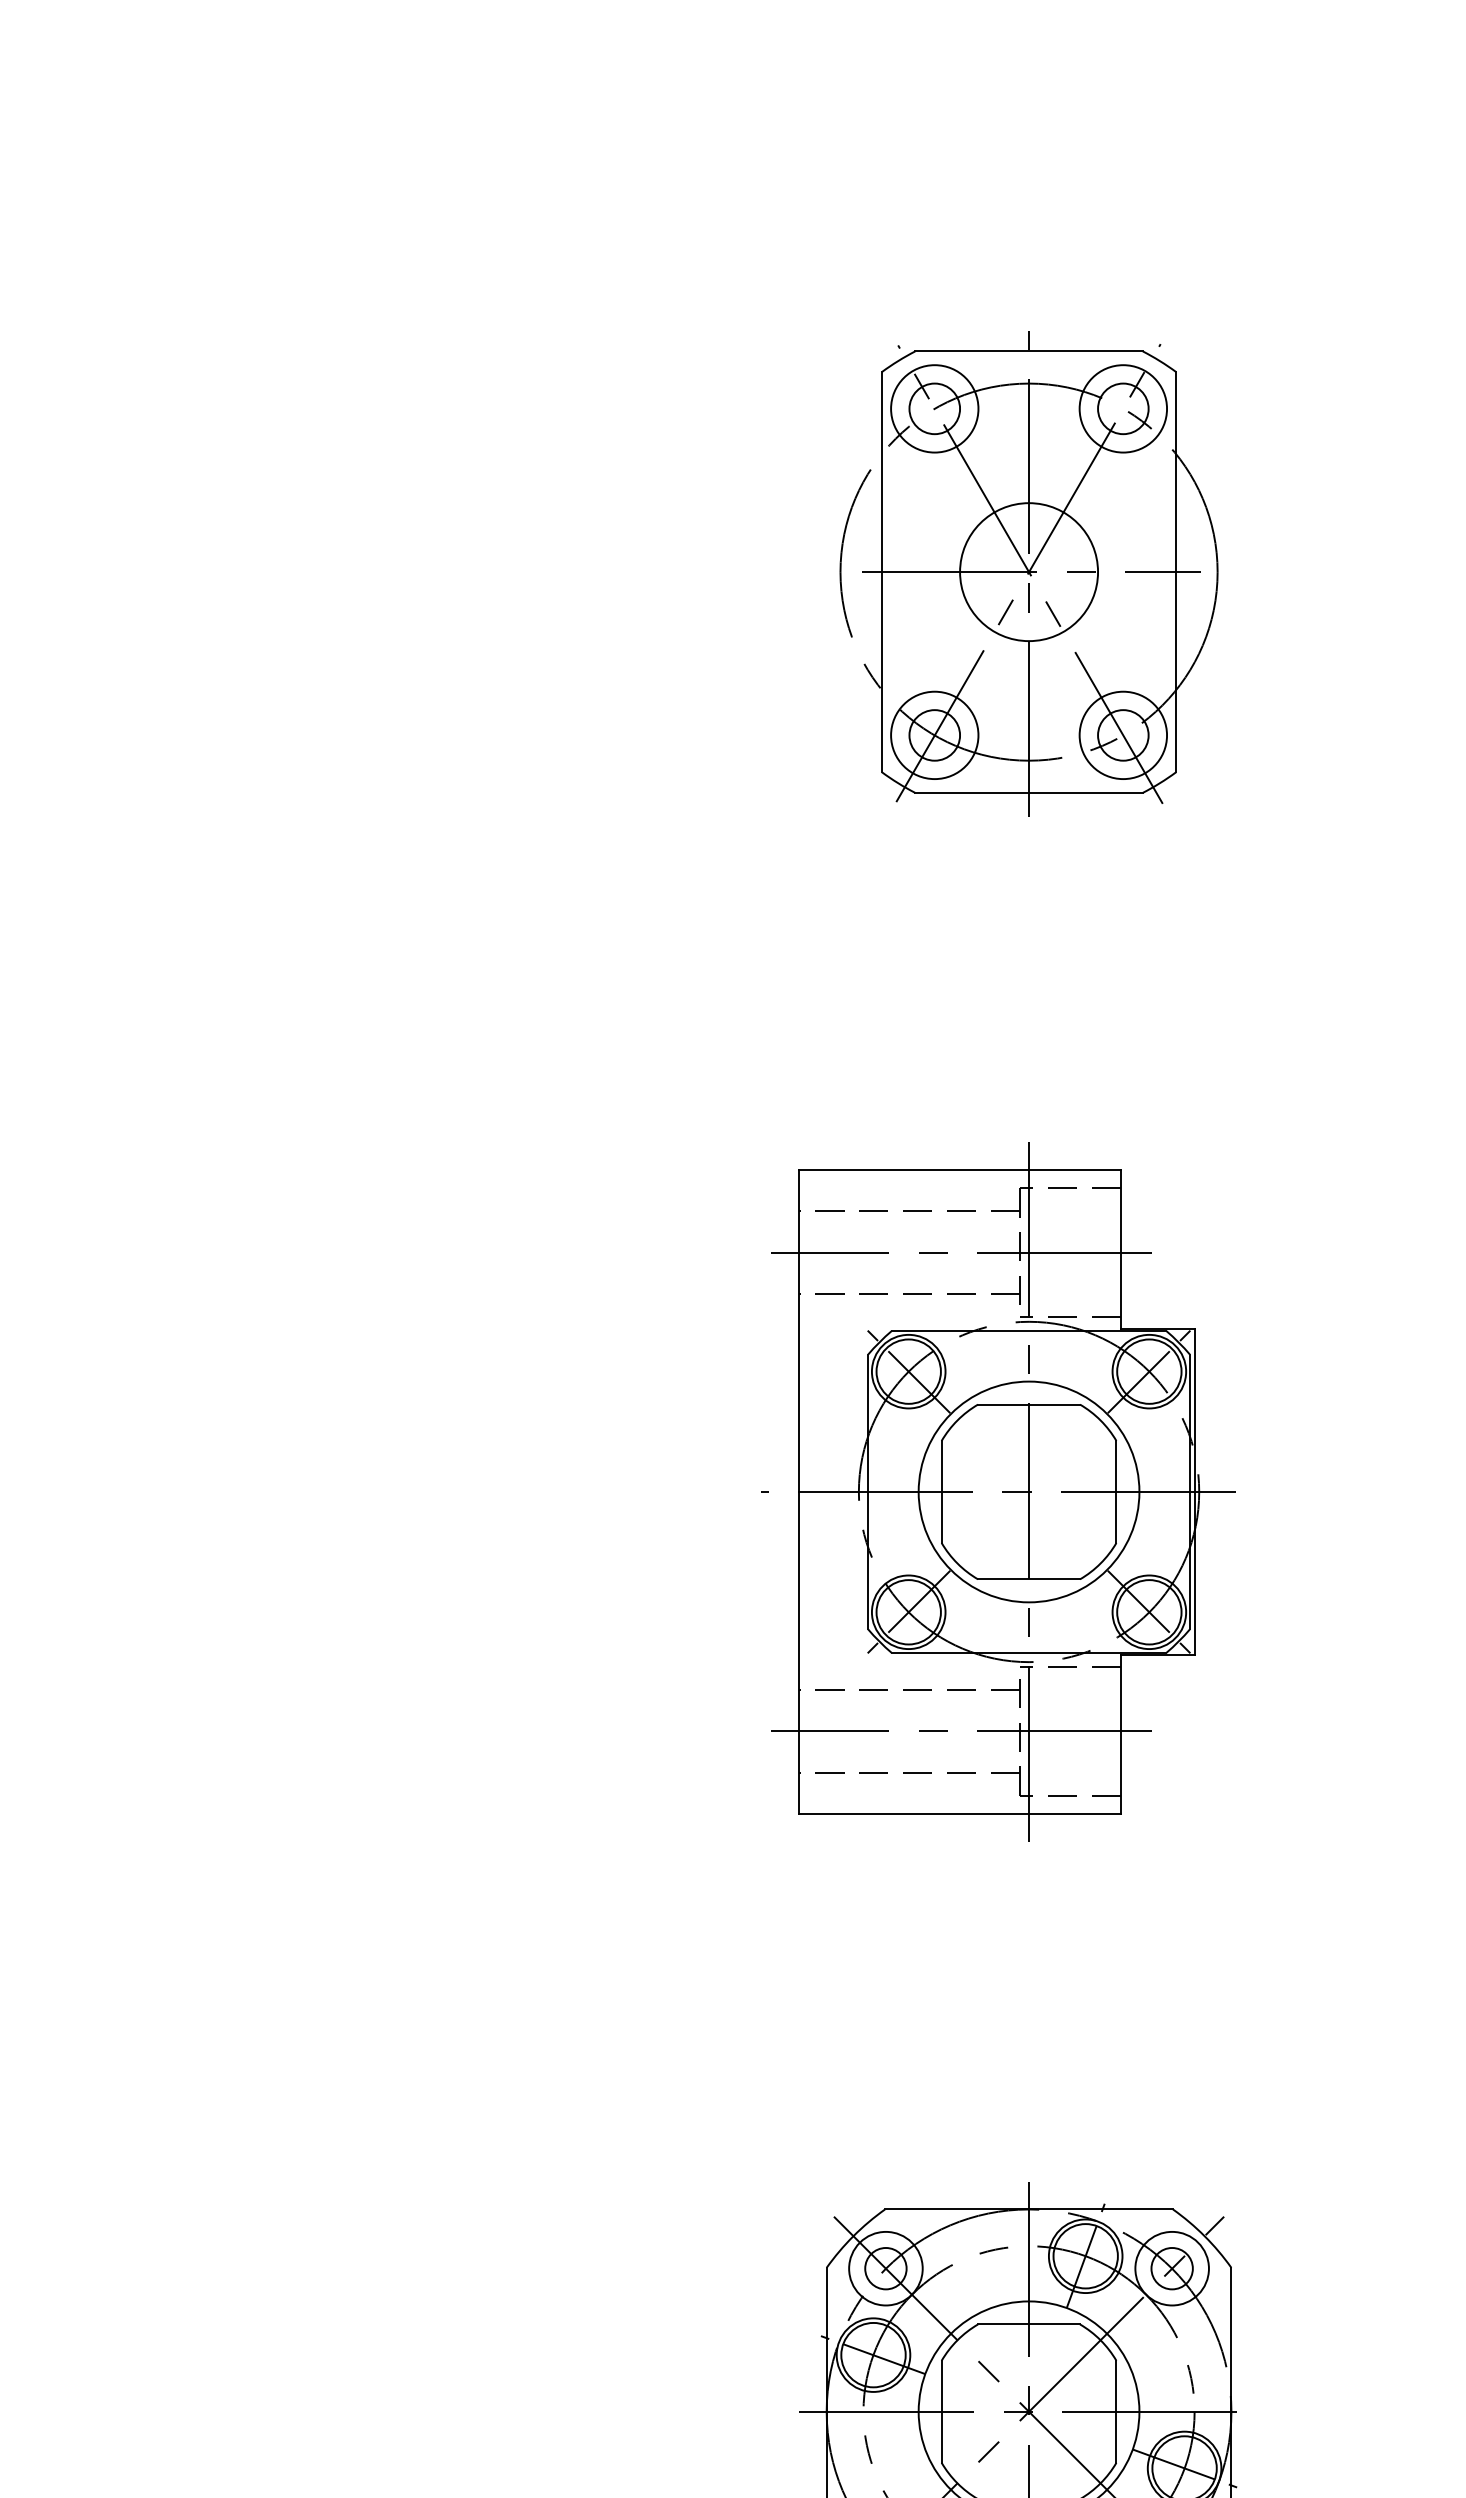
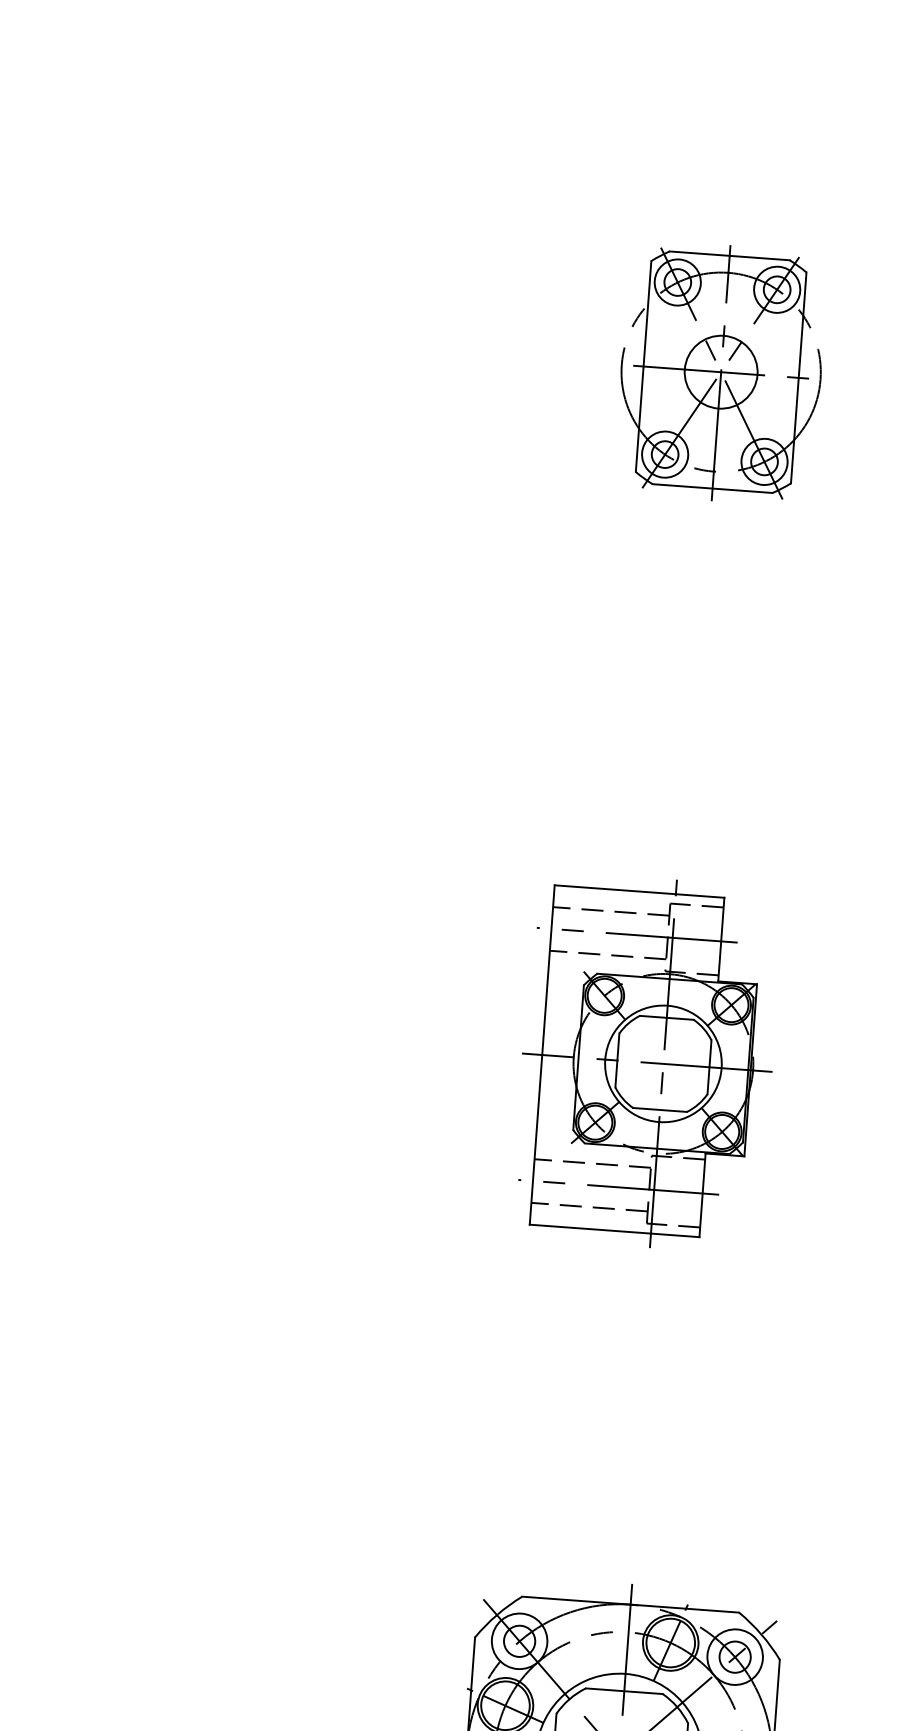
part: (1028, 573) -> (720, 372), size x0.7
part: (998, 1491) -> (647, 1062), size x0.7

